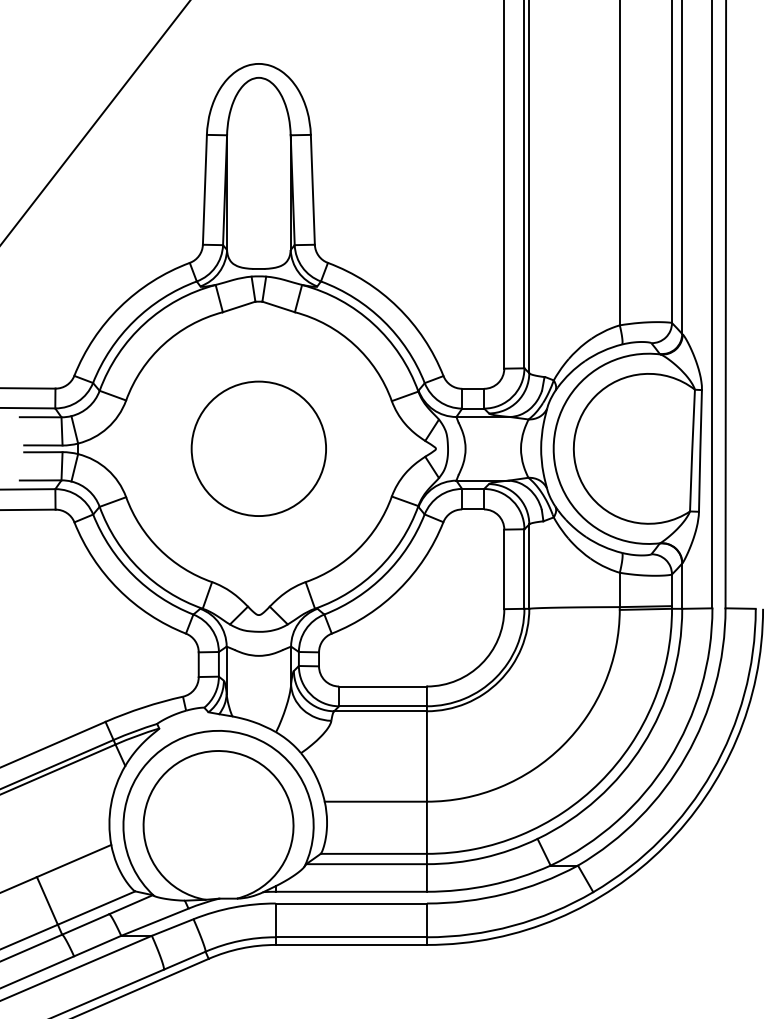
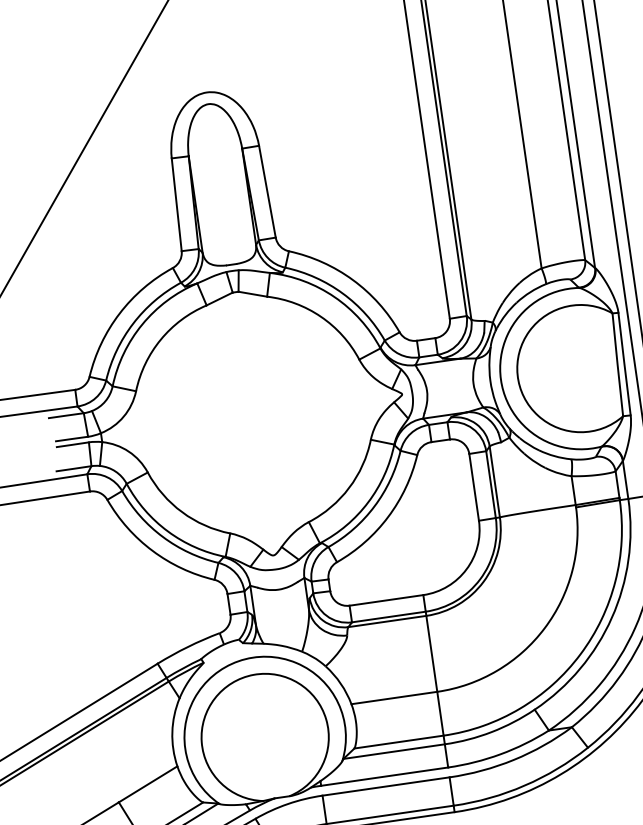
circle: (258, 448) -> (253, 415), removed

